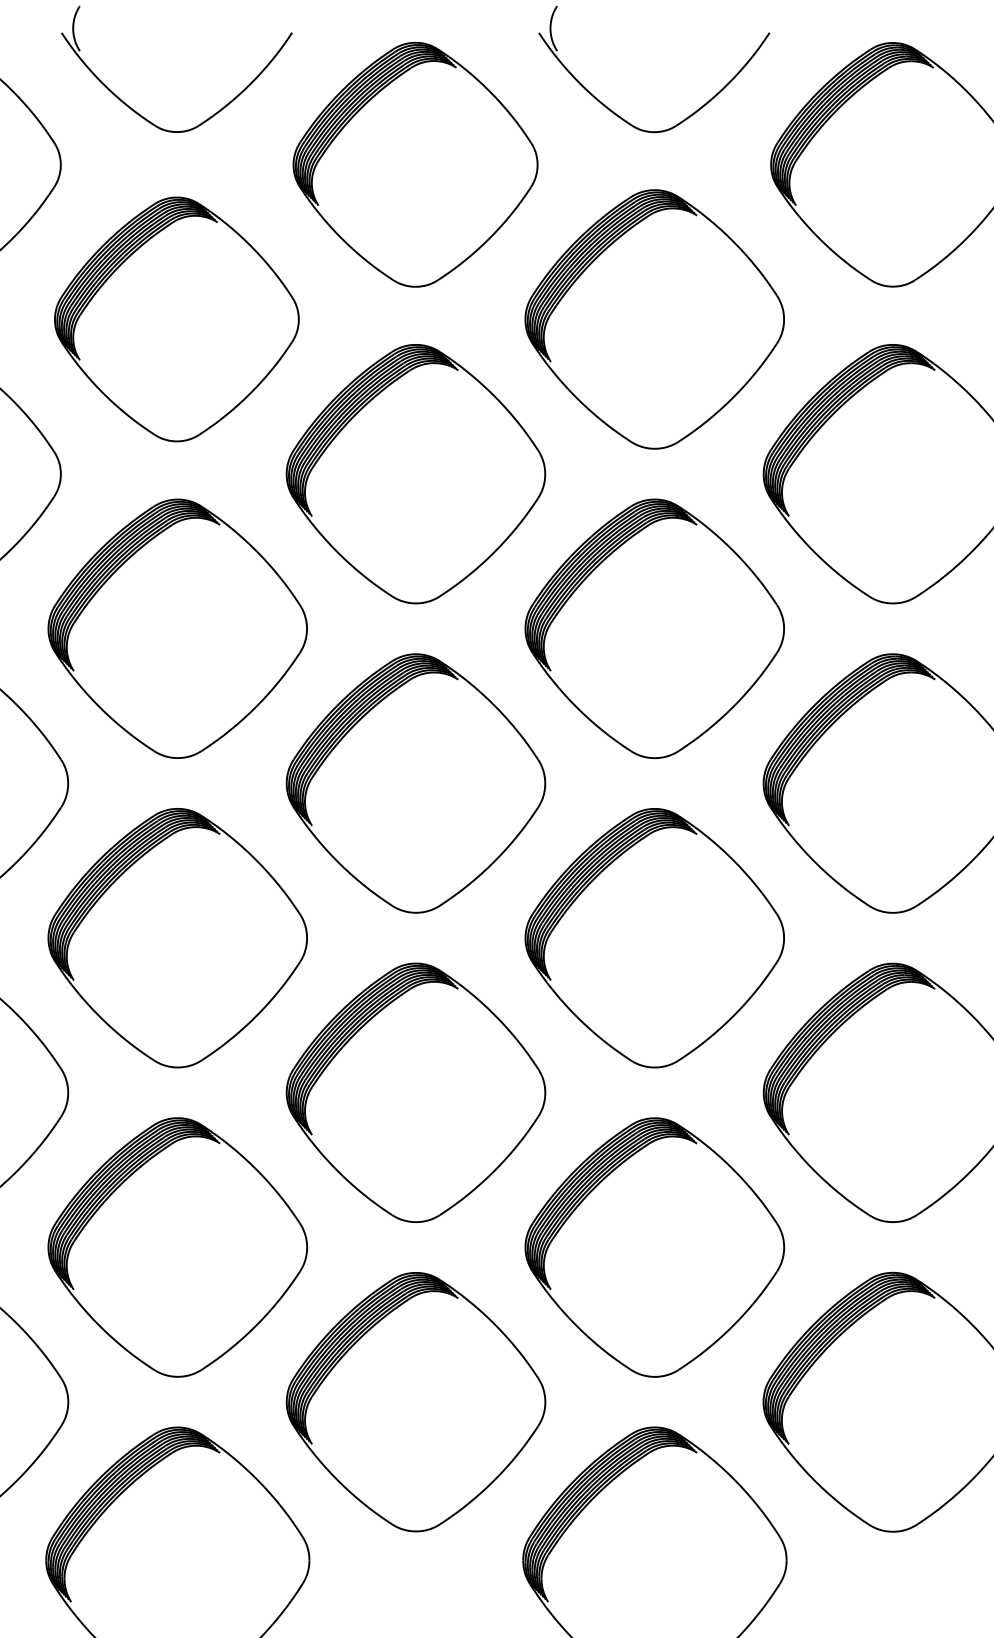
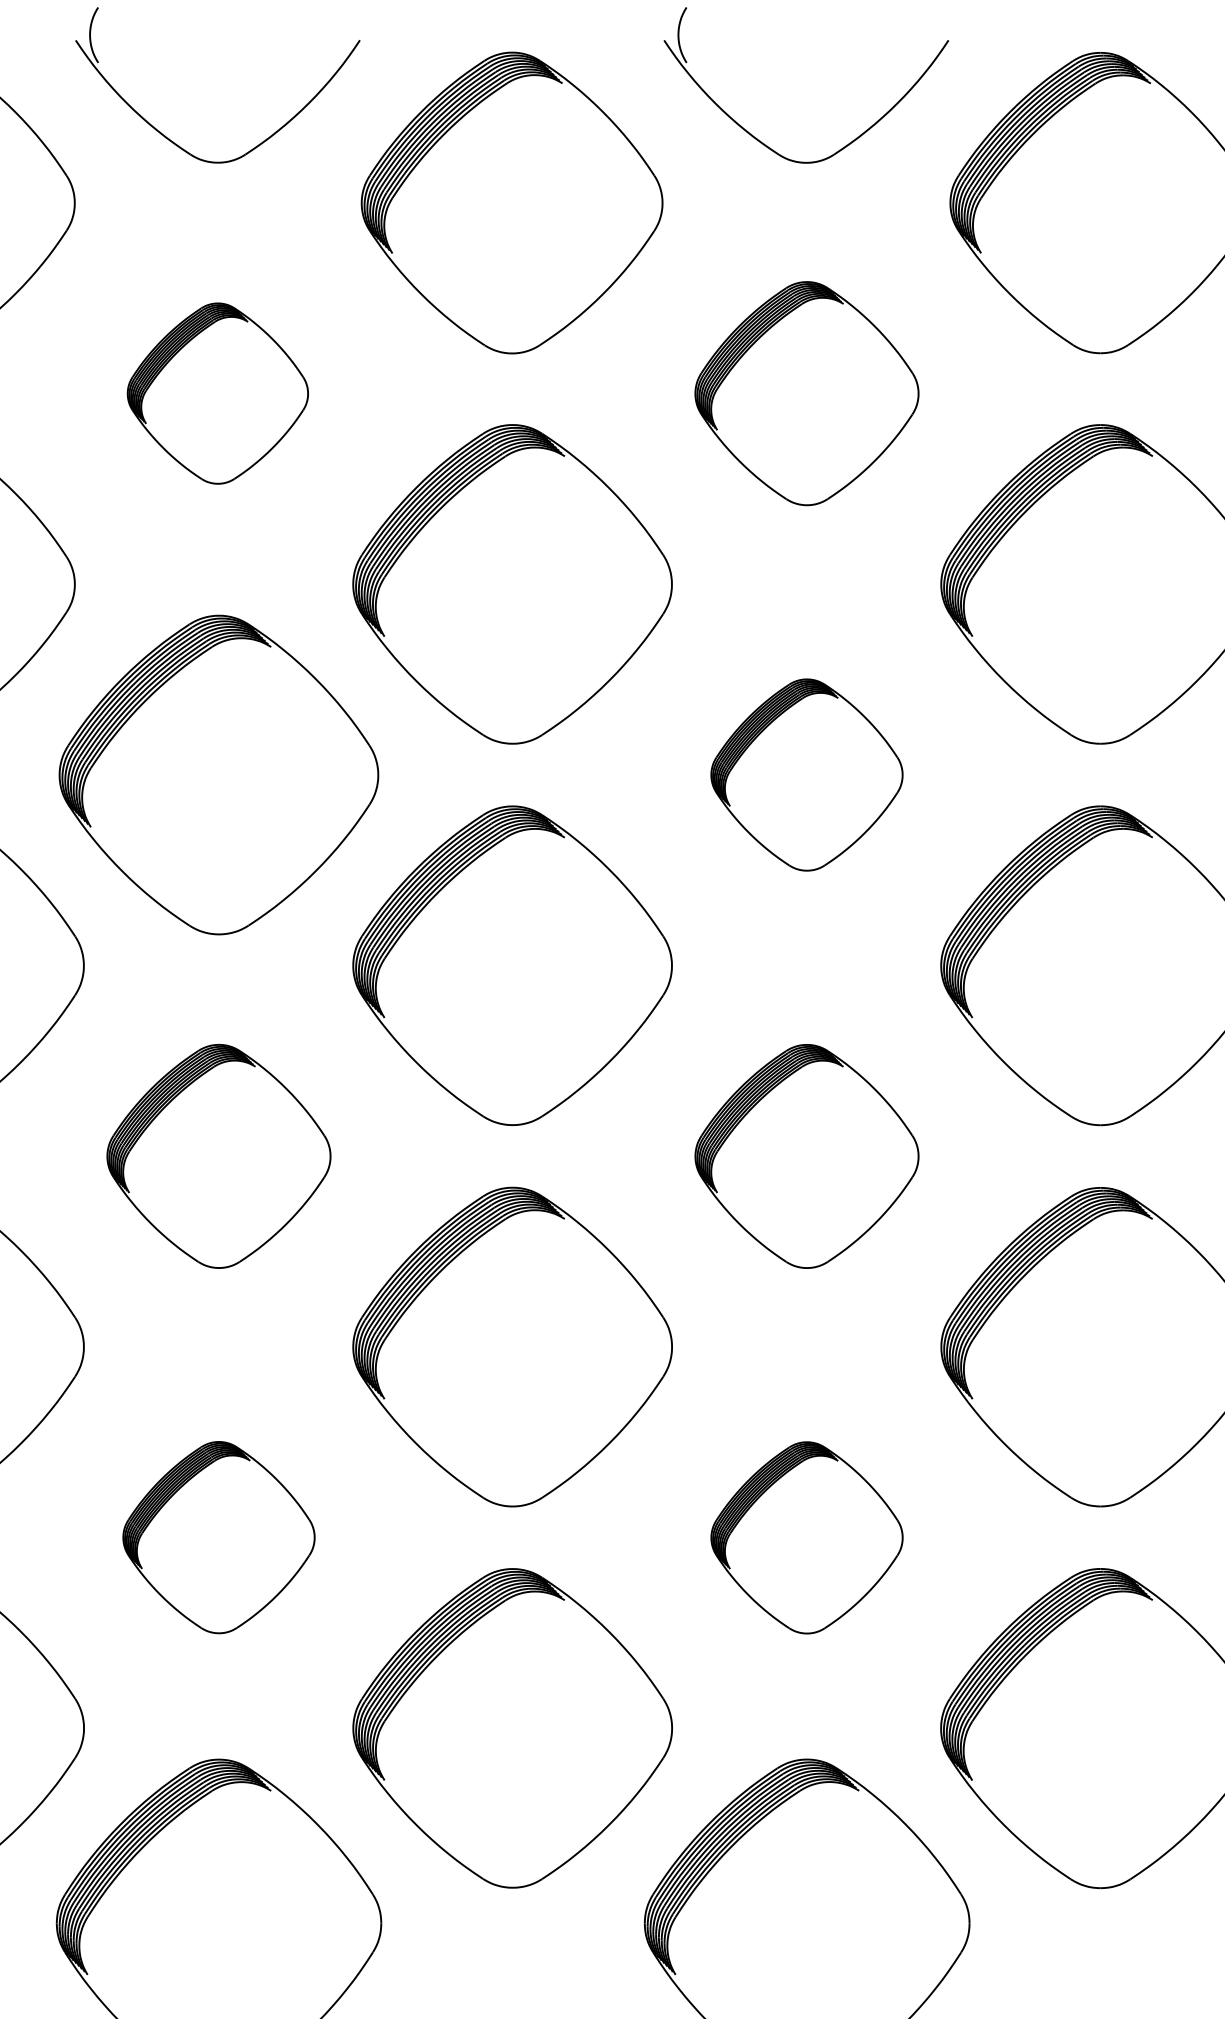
part: (176, 319) -> (217, 393), size x0.6
part: (654, 319) -> (806, 393), size x0.7
part: (654, 628) -> (806, 774), size x0.6
part: (177, 938) -> (218, 1156), size x0.7
part: (654, 938) -> (806, 1156), size x0.7
part: (177, 1247) -> (218, 1537), size x0.6
part: (654, 1247) -> (806, 1537), size x0.6

